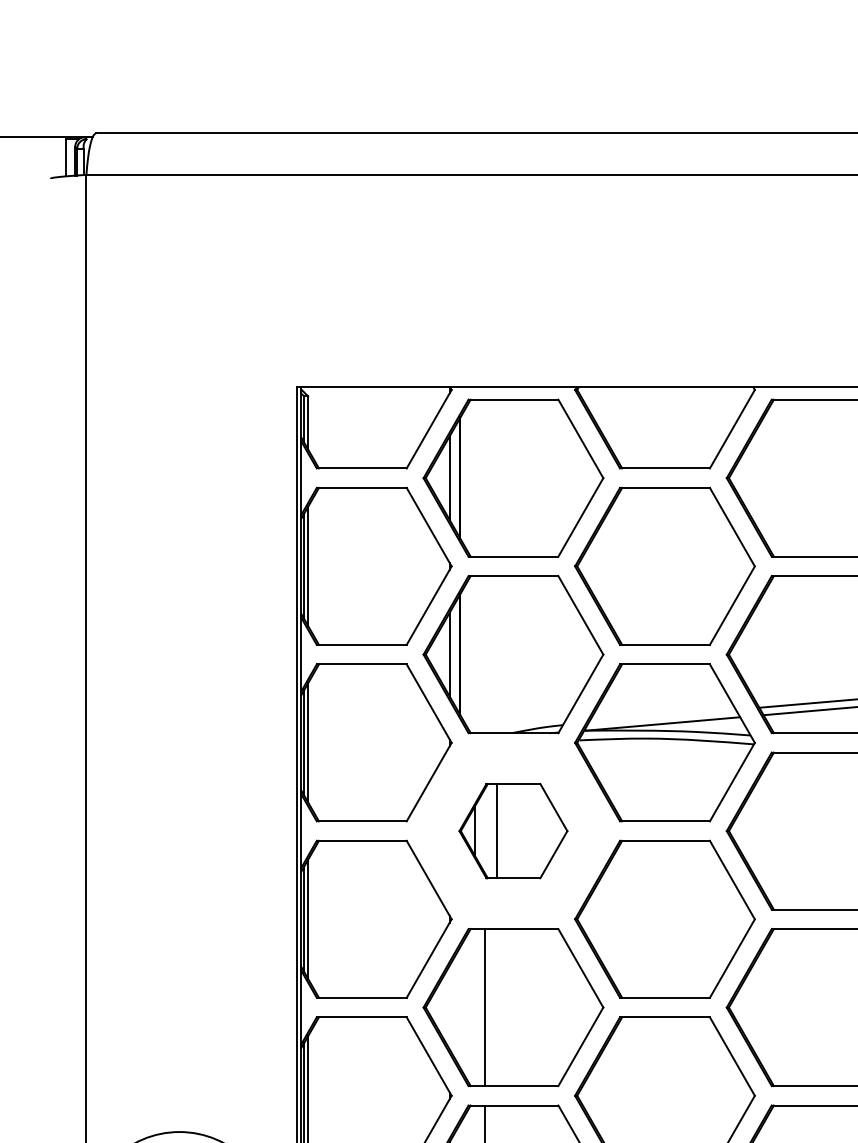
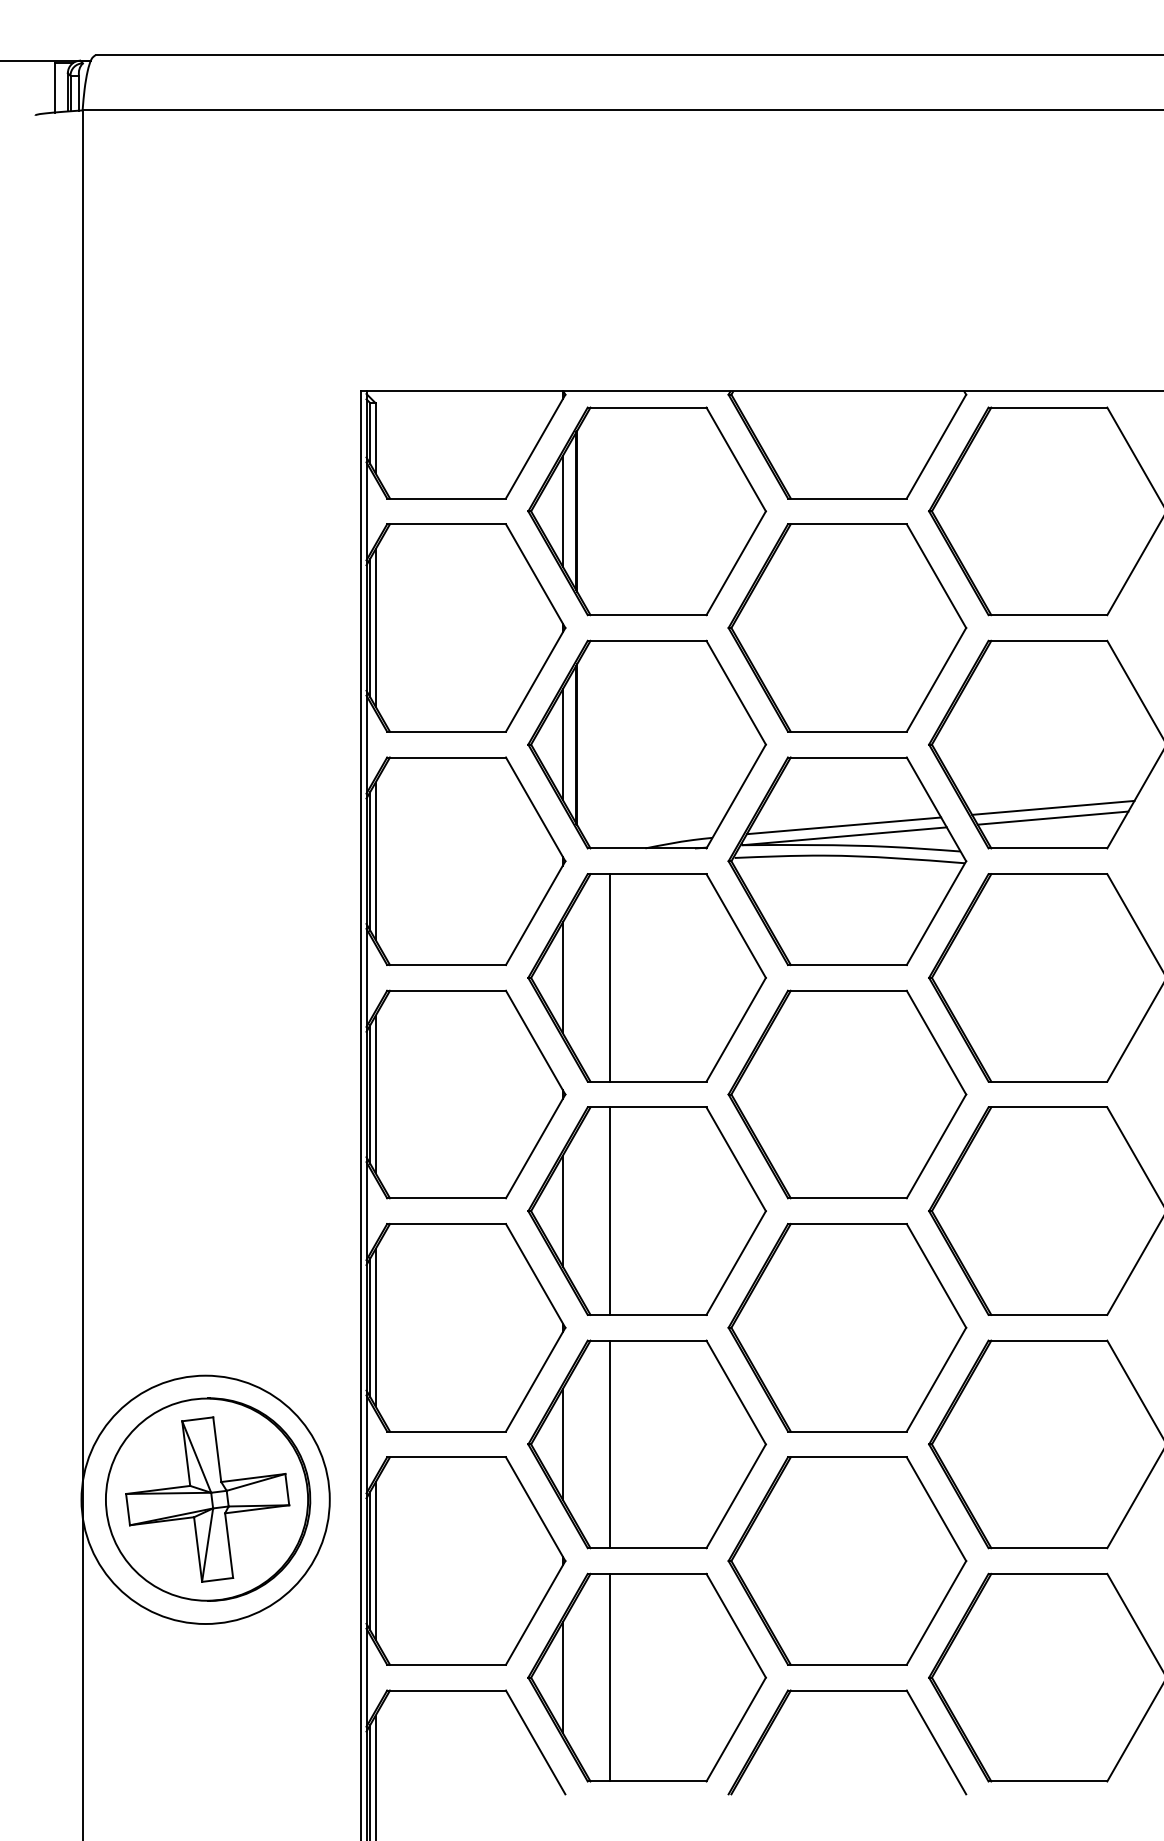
line: (662, 715) -> (843, 825), added
part: (513, 830) -> (646, 977), size x1.67
line: (449, 1007) -> (562, 1210), added

